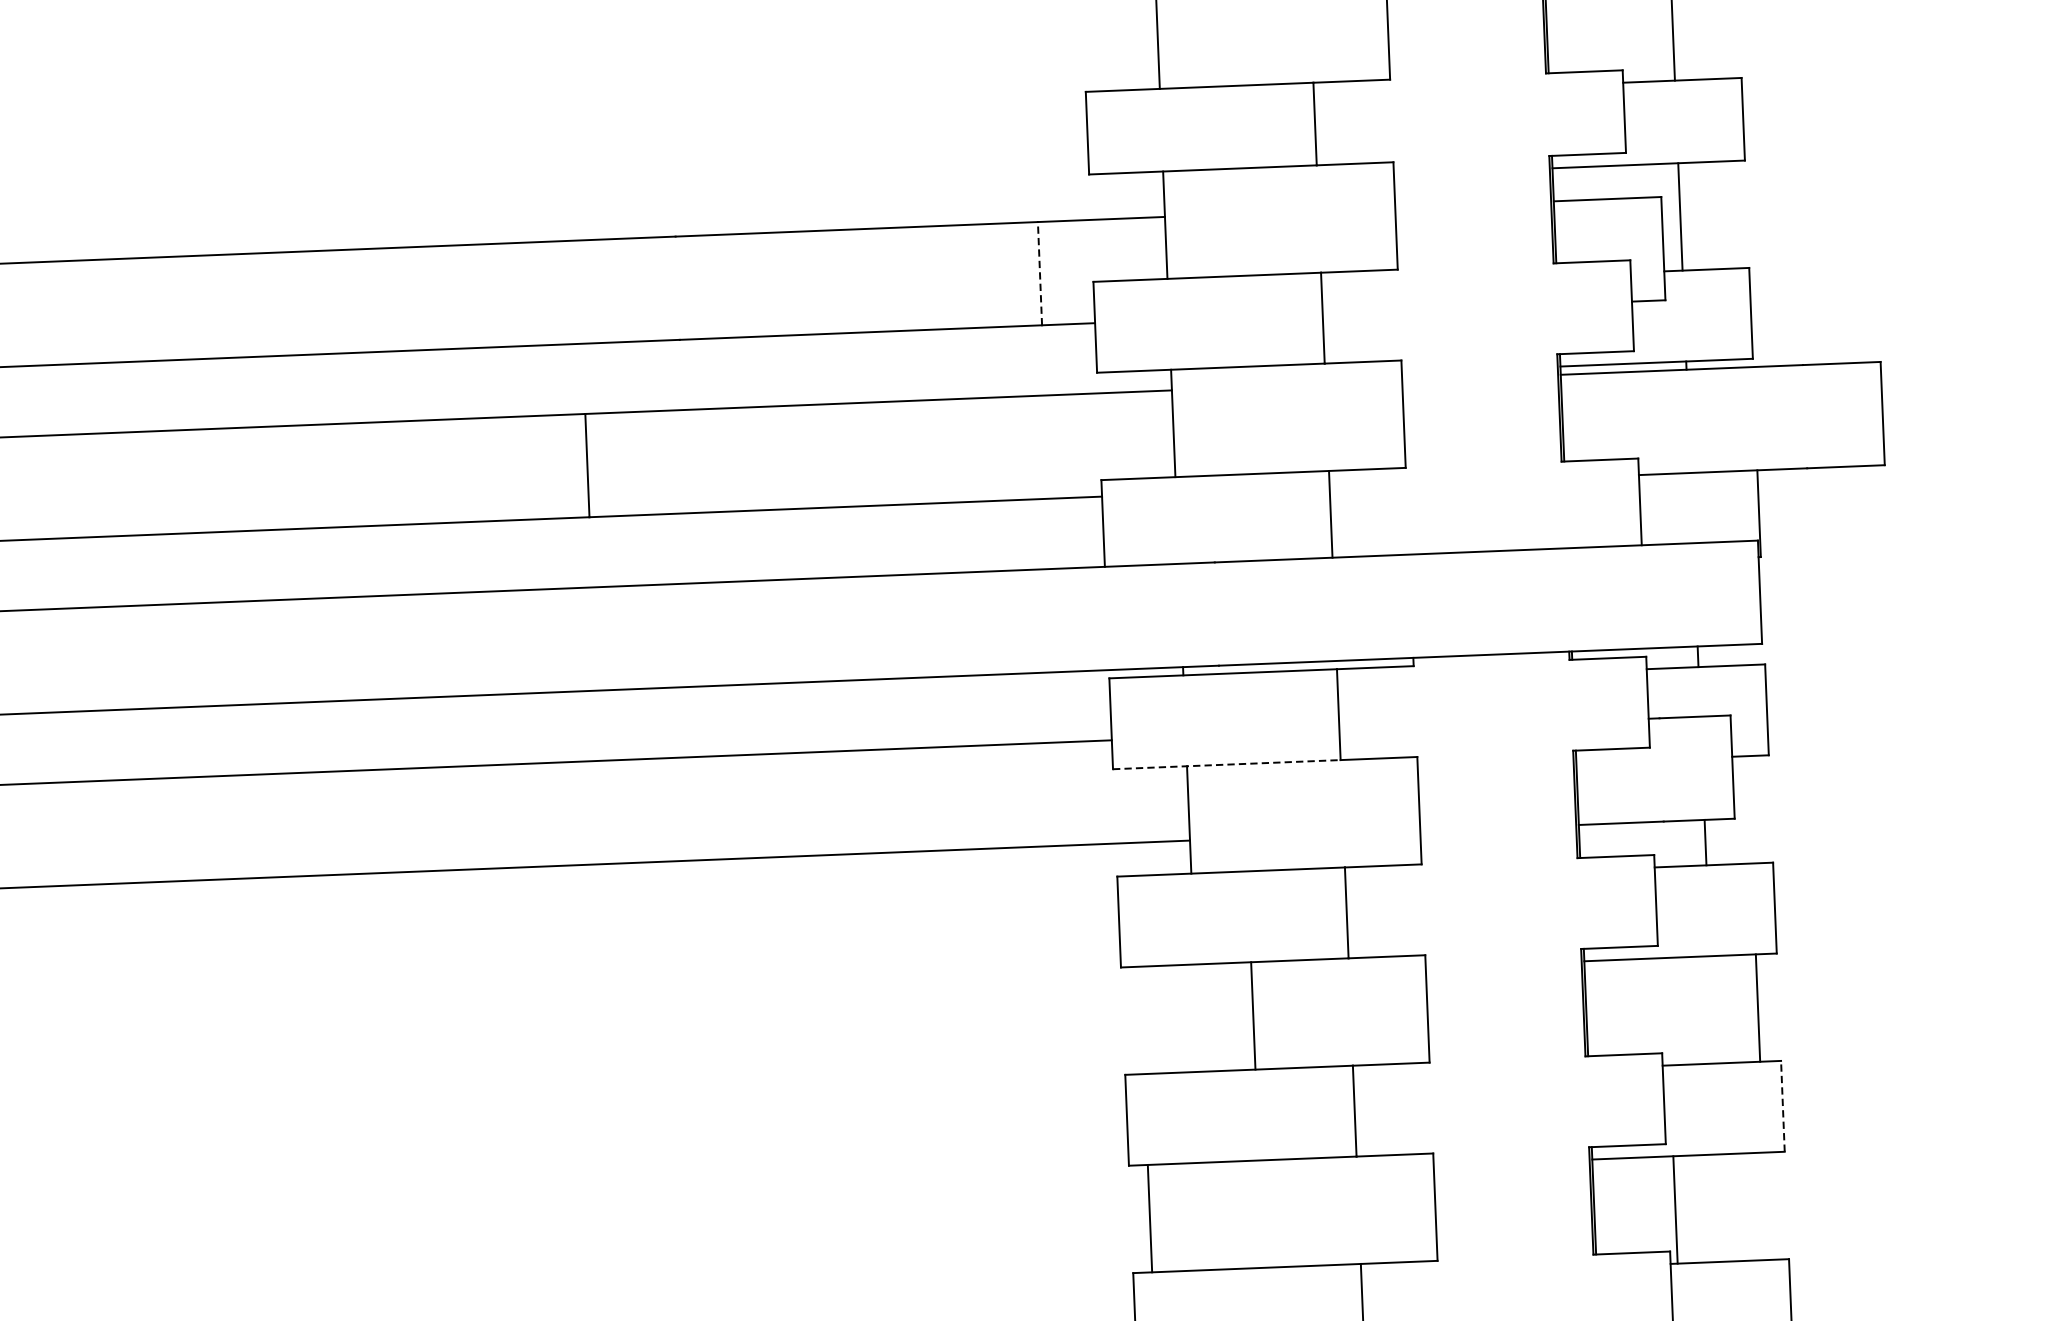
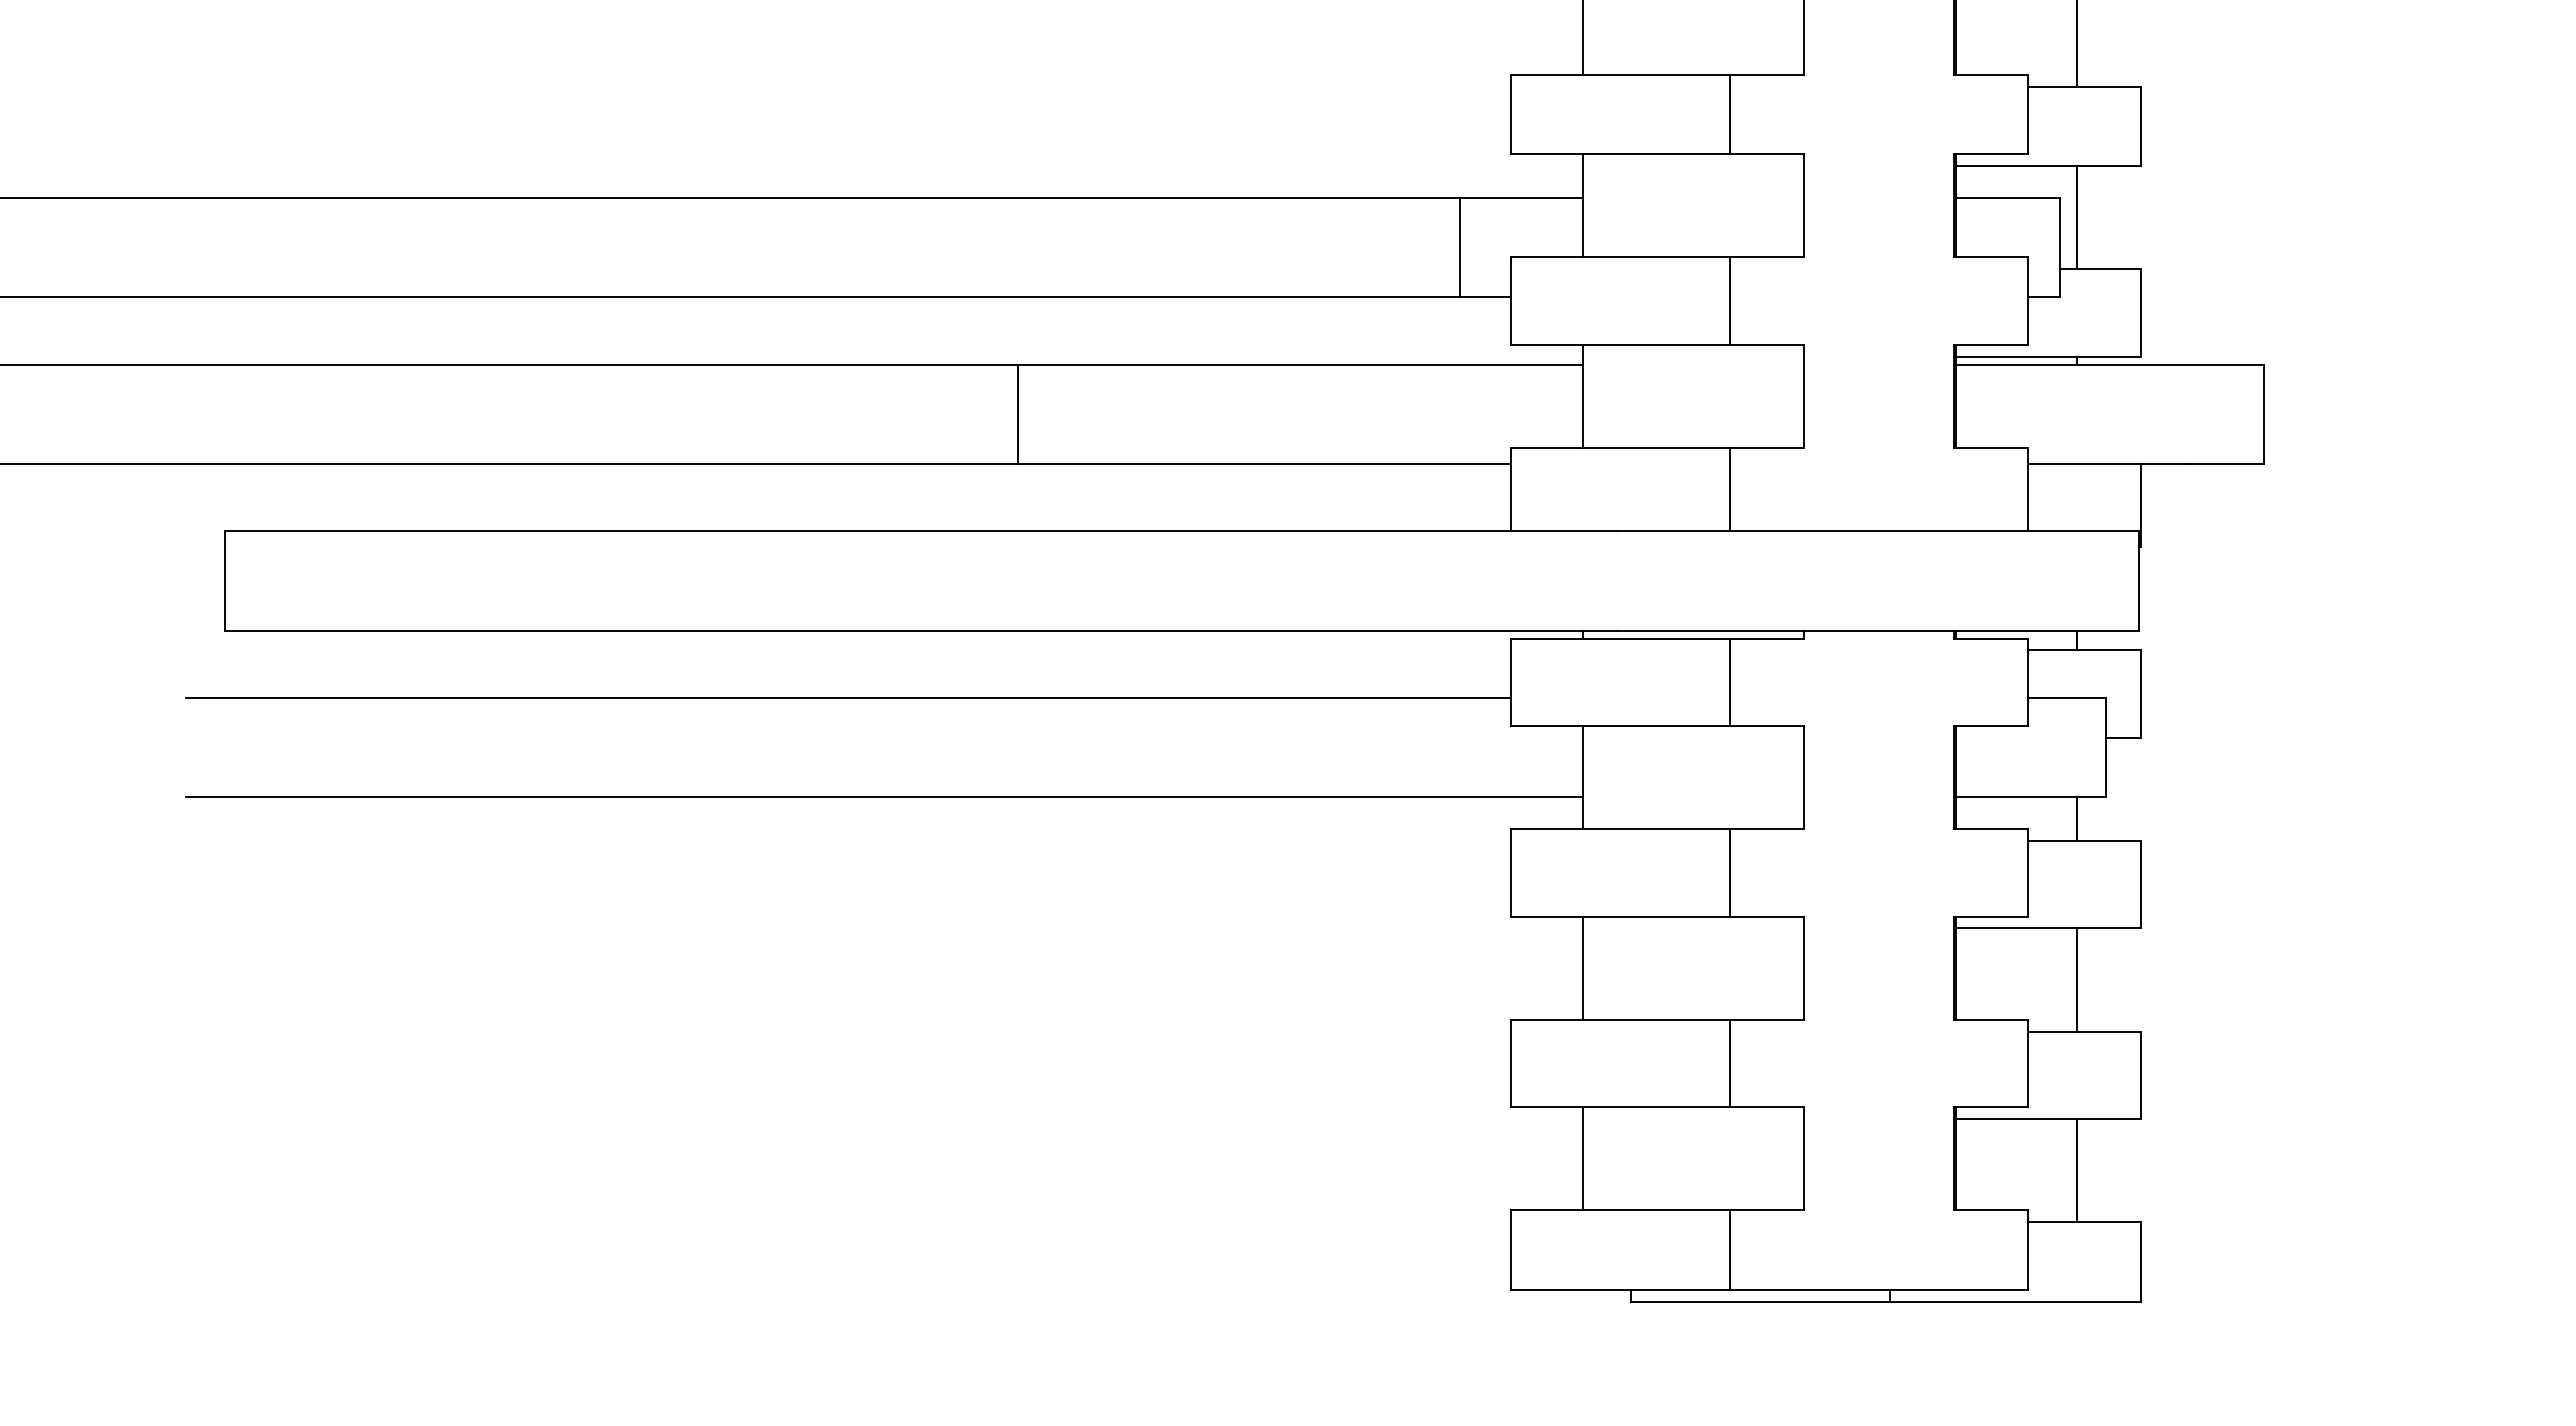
line: (1040, 273) -> (1460, 247), dashed -> solid
line: (1227, 764) -> (1621, 725), dashed -> solid
line: (1758, 1007) -> (2077, 979), moved
line: (1253, 1015) -> (1582, 967), moved
line: (1782, 1106) -> (2141, 1075), dashed -> solid
line: (1675, 1209) -> (2077, 1170), moved
line: (1149, 1218) -> (1582, 1158), moved

